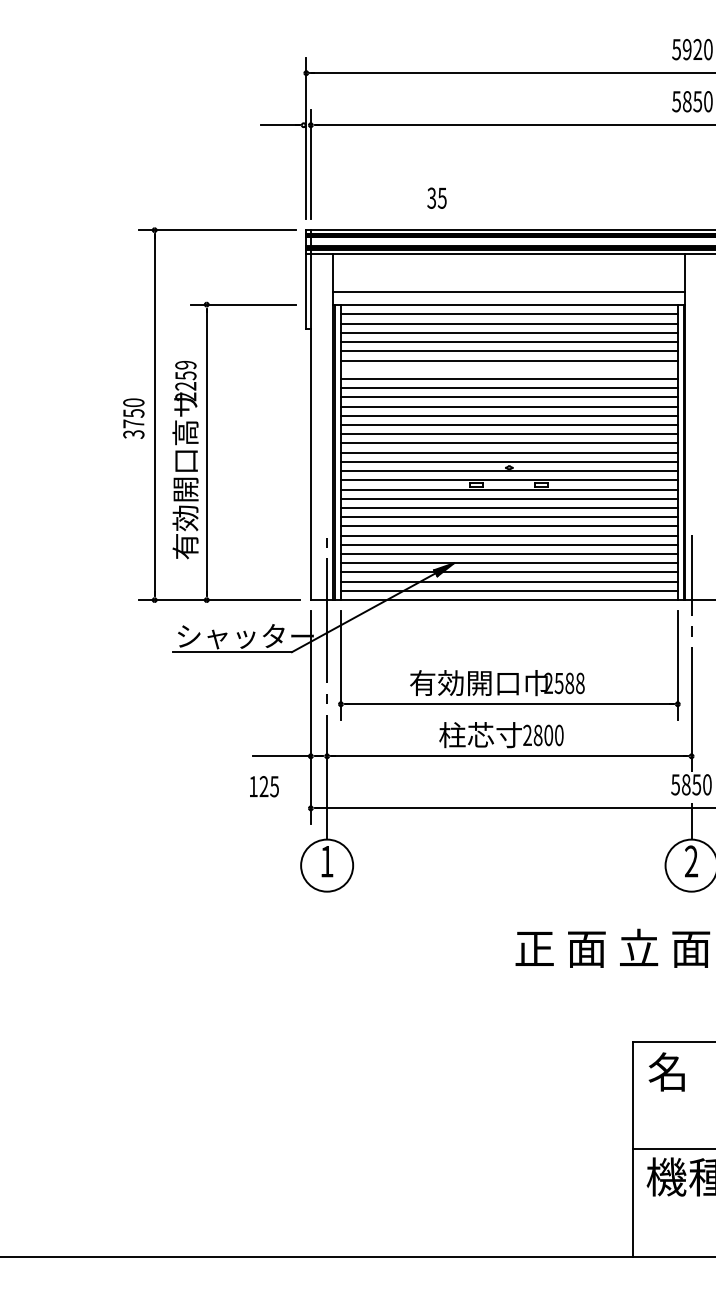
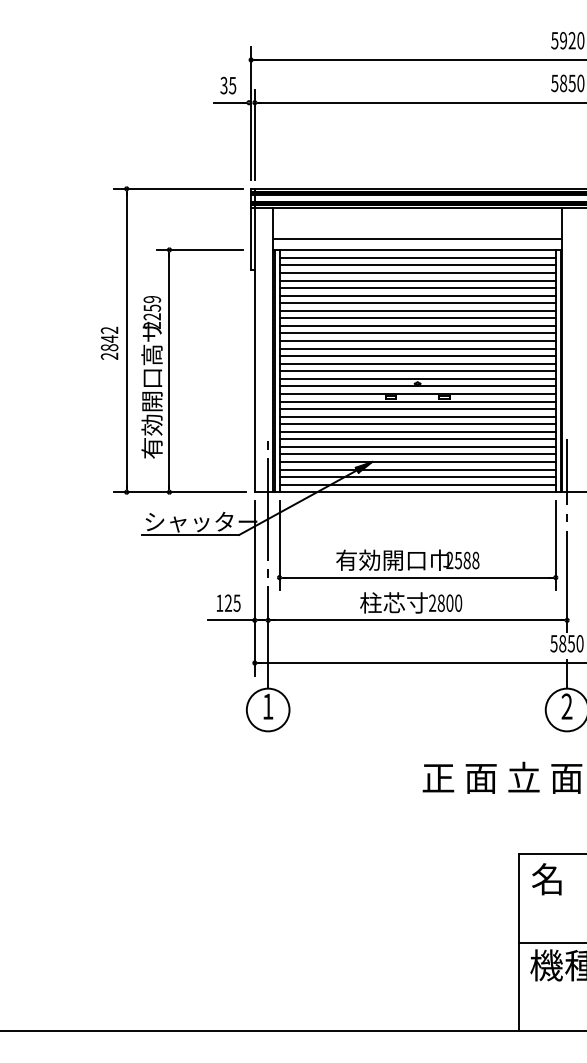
text: (437, 198) -> (228, 85), moved
line: (509, 370) -> (417, 303), added
text: (133, 417) -> (109, 342), 3750 -> 2842
text: (264, 785) -> (228, 602), moved

